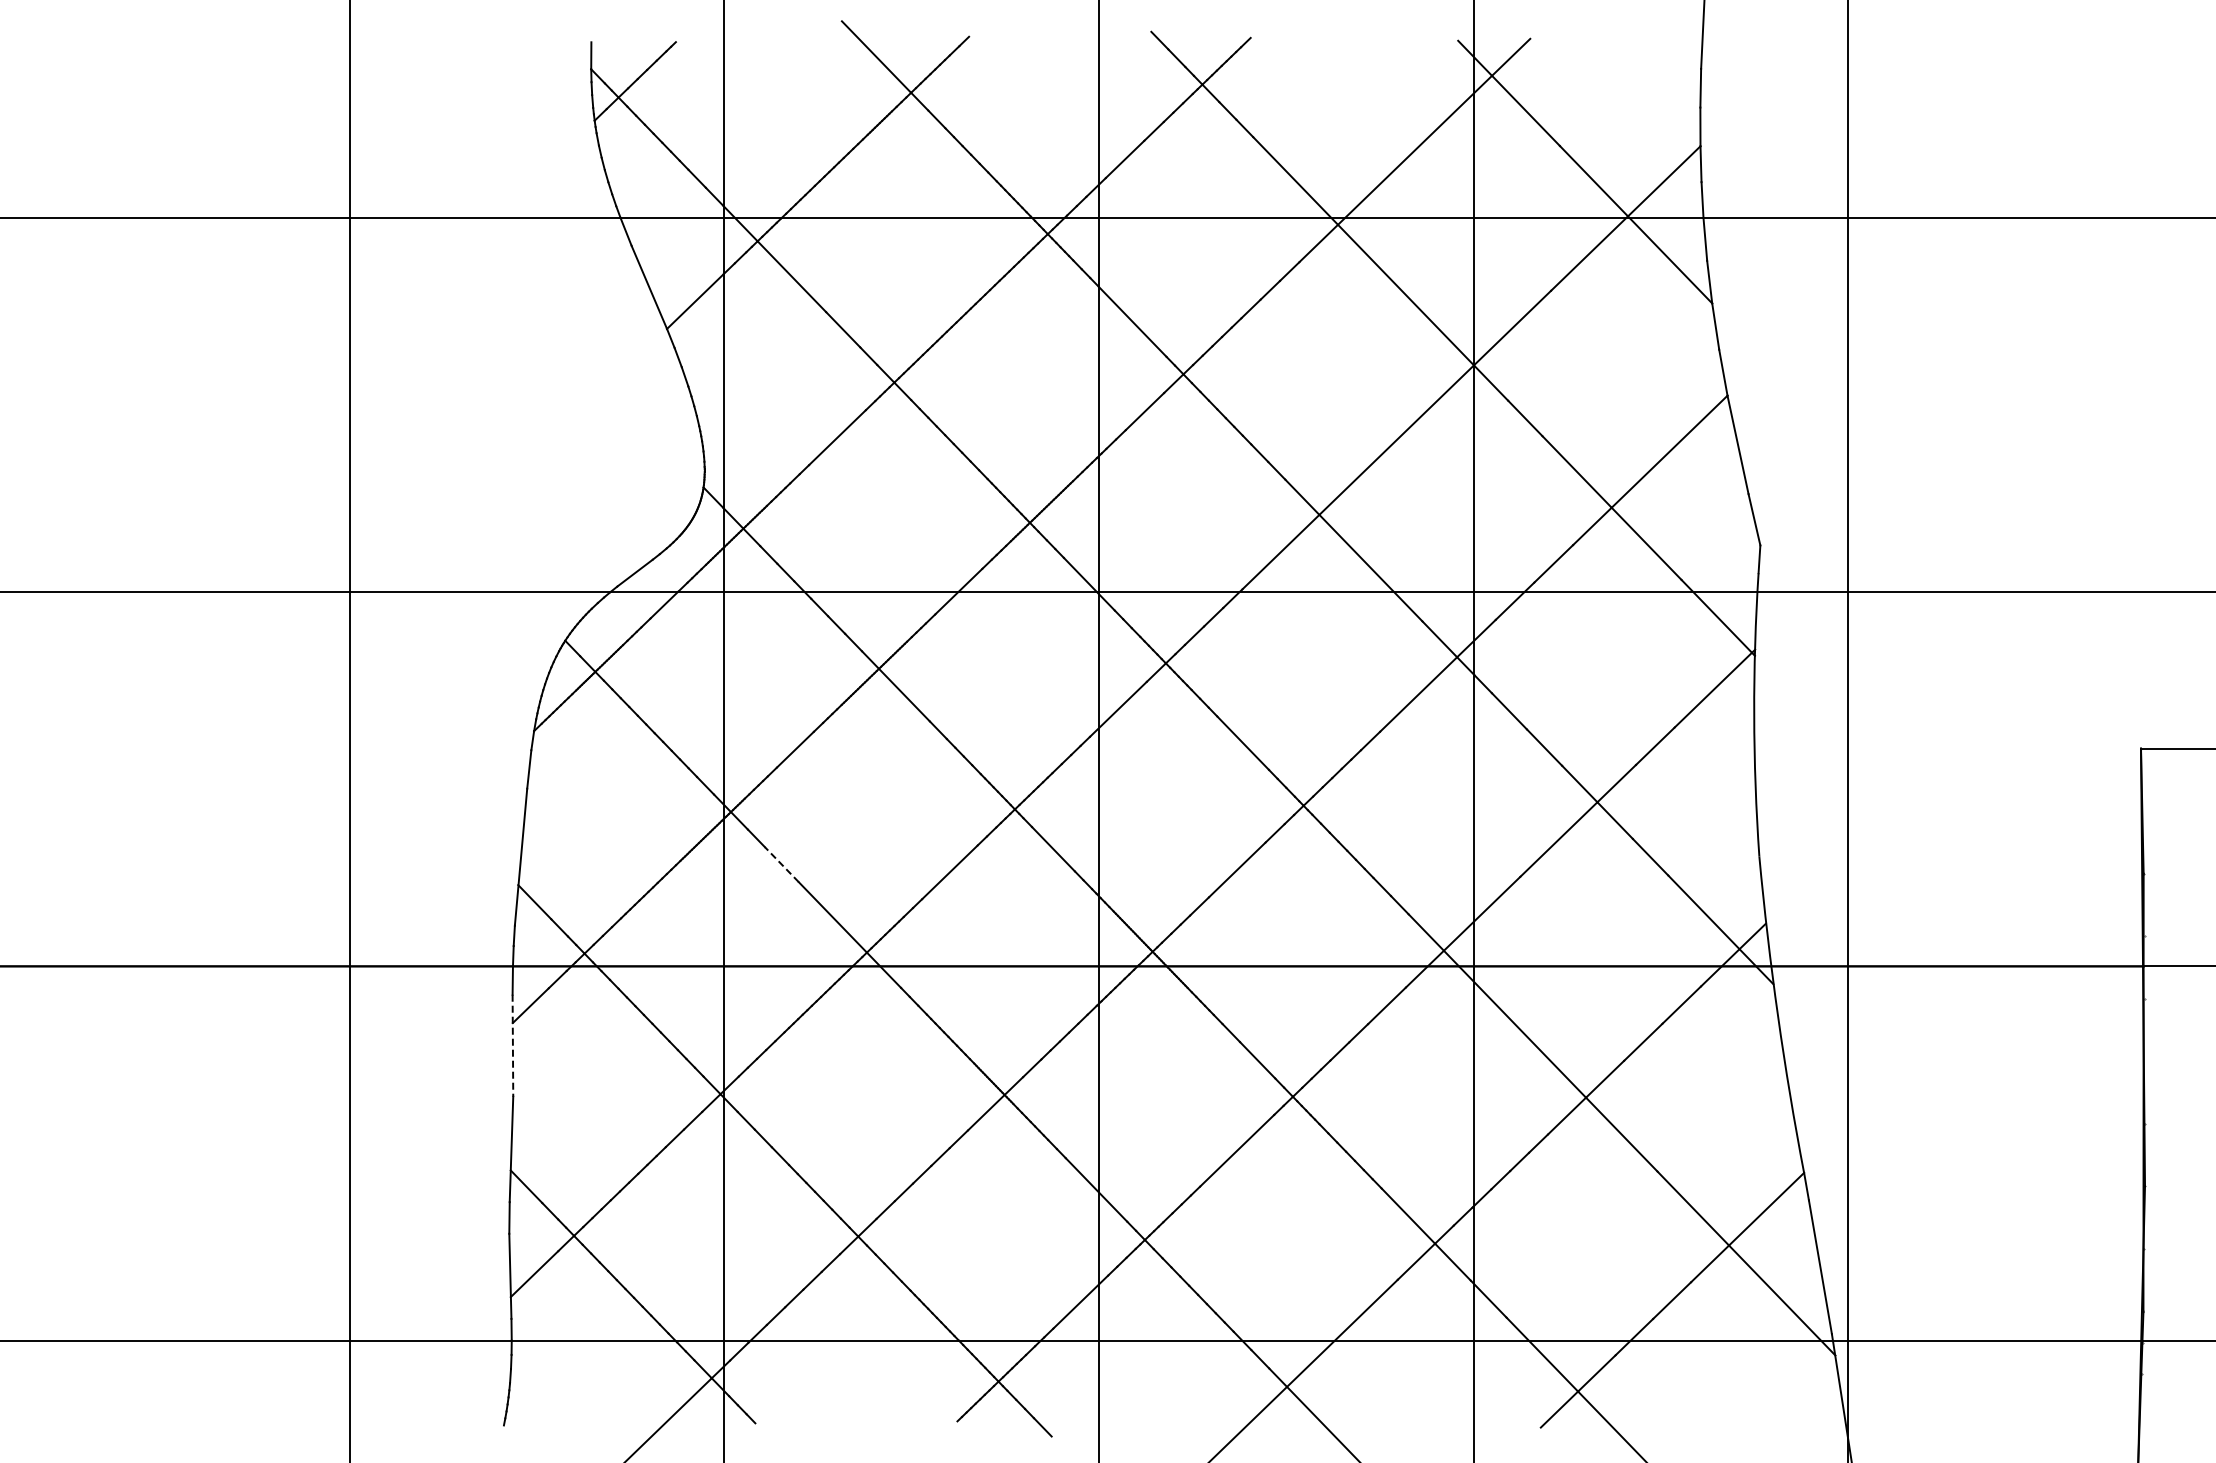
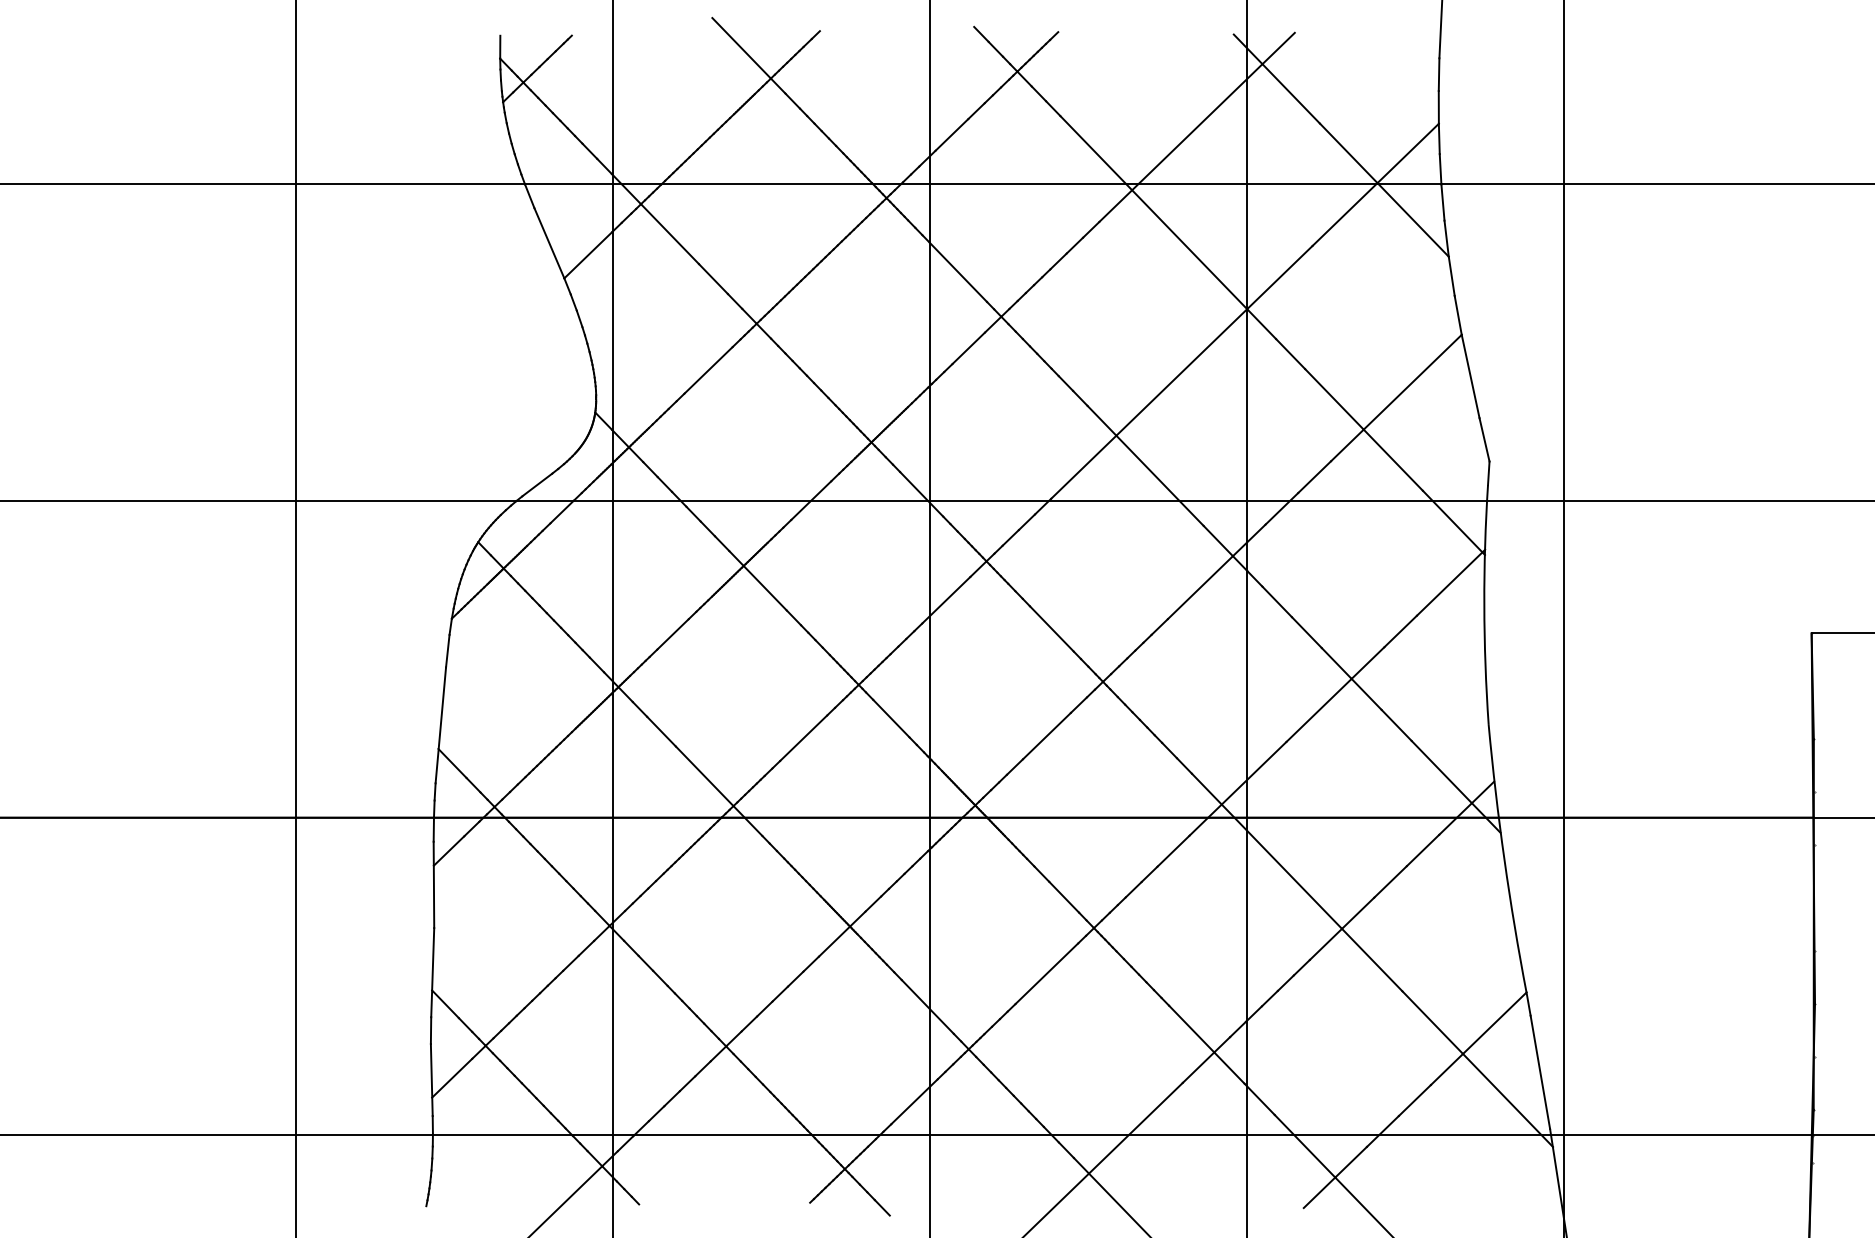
line: (781, 864) -> (661, 731), dashed -> solid
line: (512, 1046) -> (433, 885), dashed -> solid

